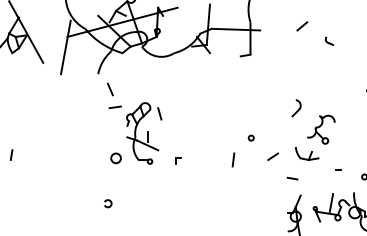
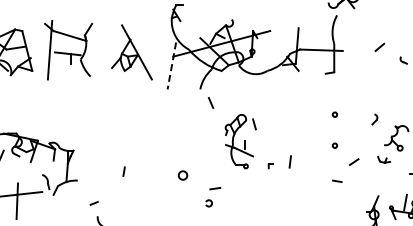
line: (65, 46) -> (171, 65), solid -> dashed
circle: (250, 102) -> (334, 114), added
line: (115, 107) -> (215, 188), moved
part: (296, 108) -> (374, 119), size x0.7
part: (306, 153) -> (383, 159), size x0.6
line: (10, 154) -> (123, 171), moved
circle: (115, 158) -> (182, 175), moved
line: (232, 159) -> (289, 161), moved
line: (292, 177) -> (337, 180), moved

